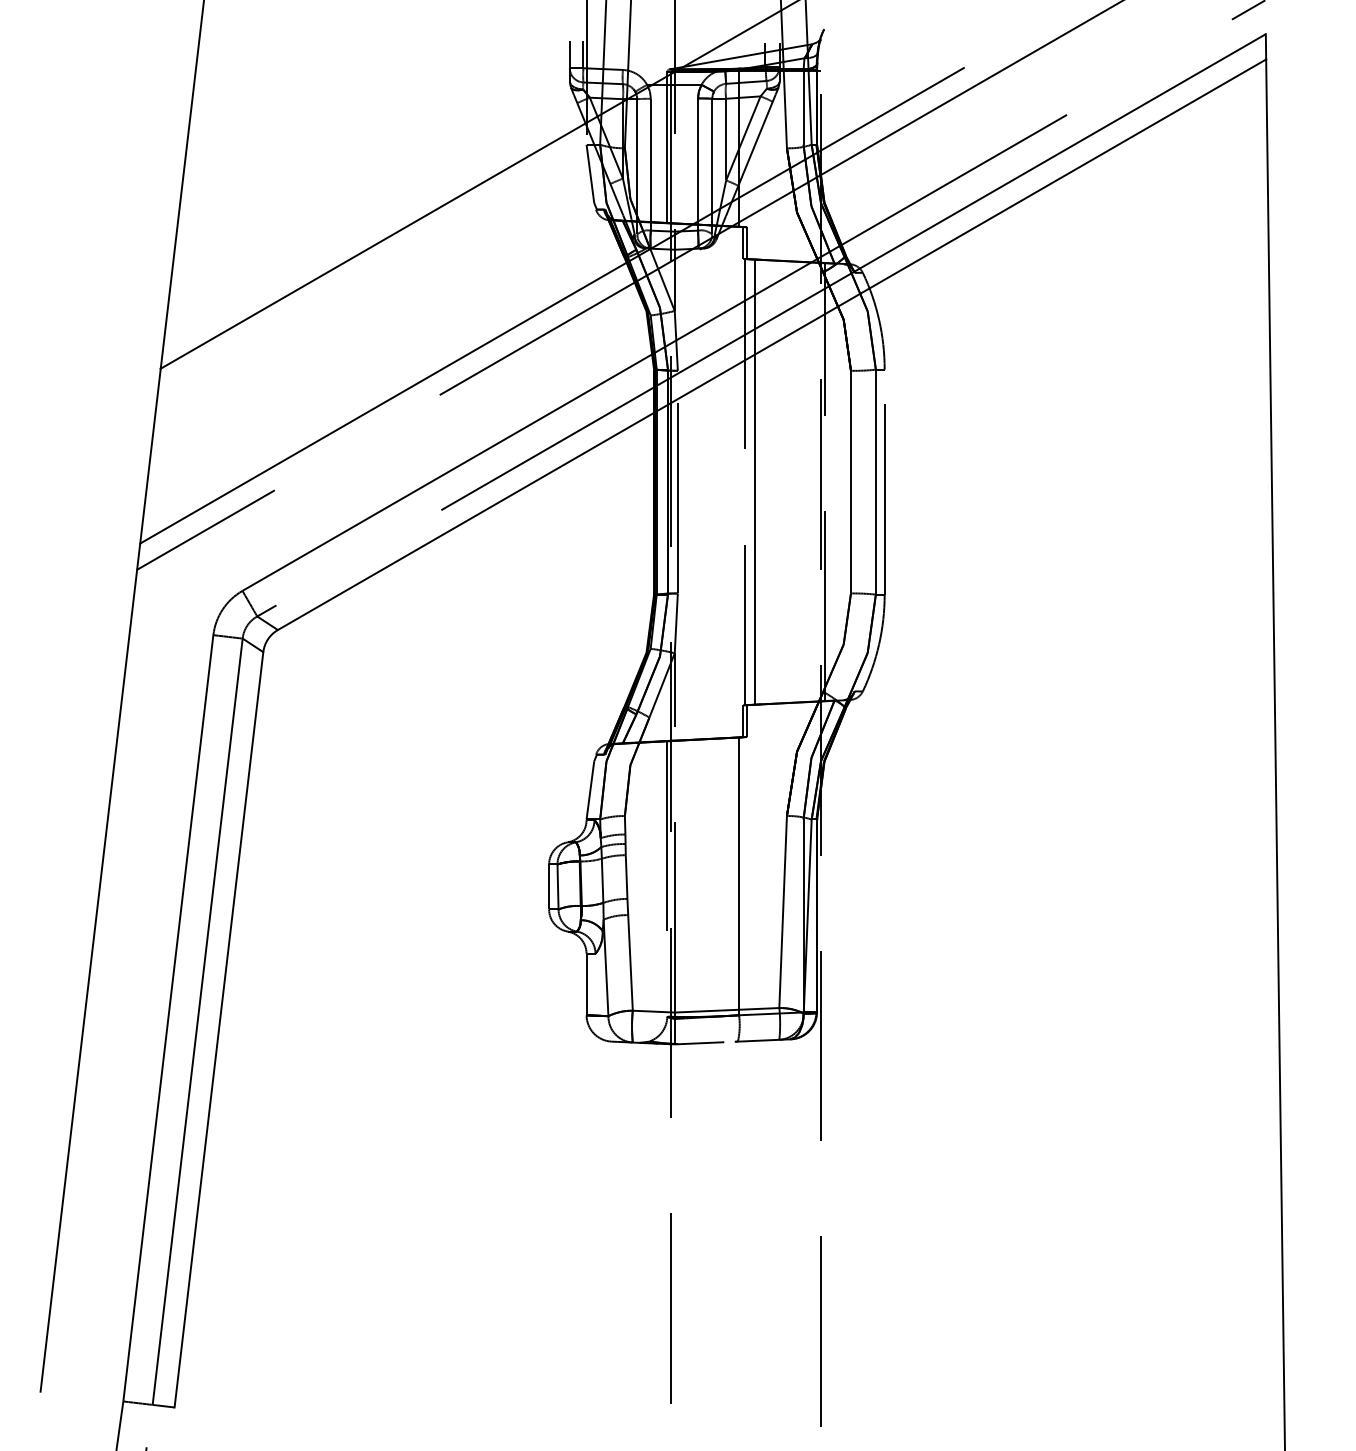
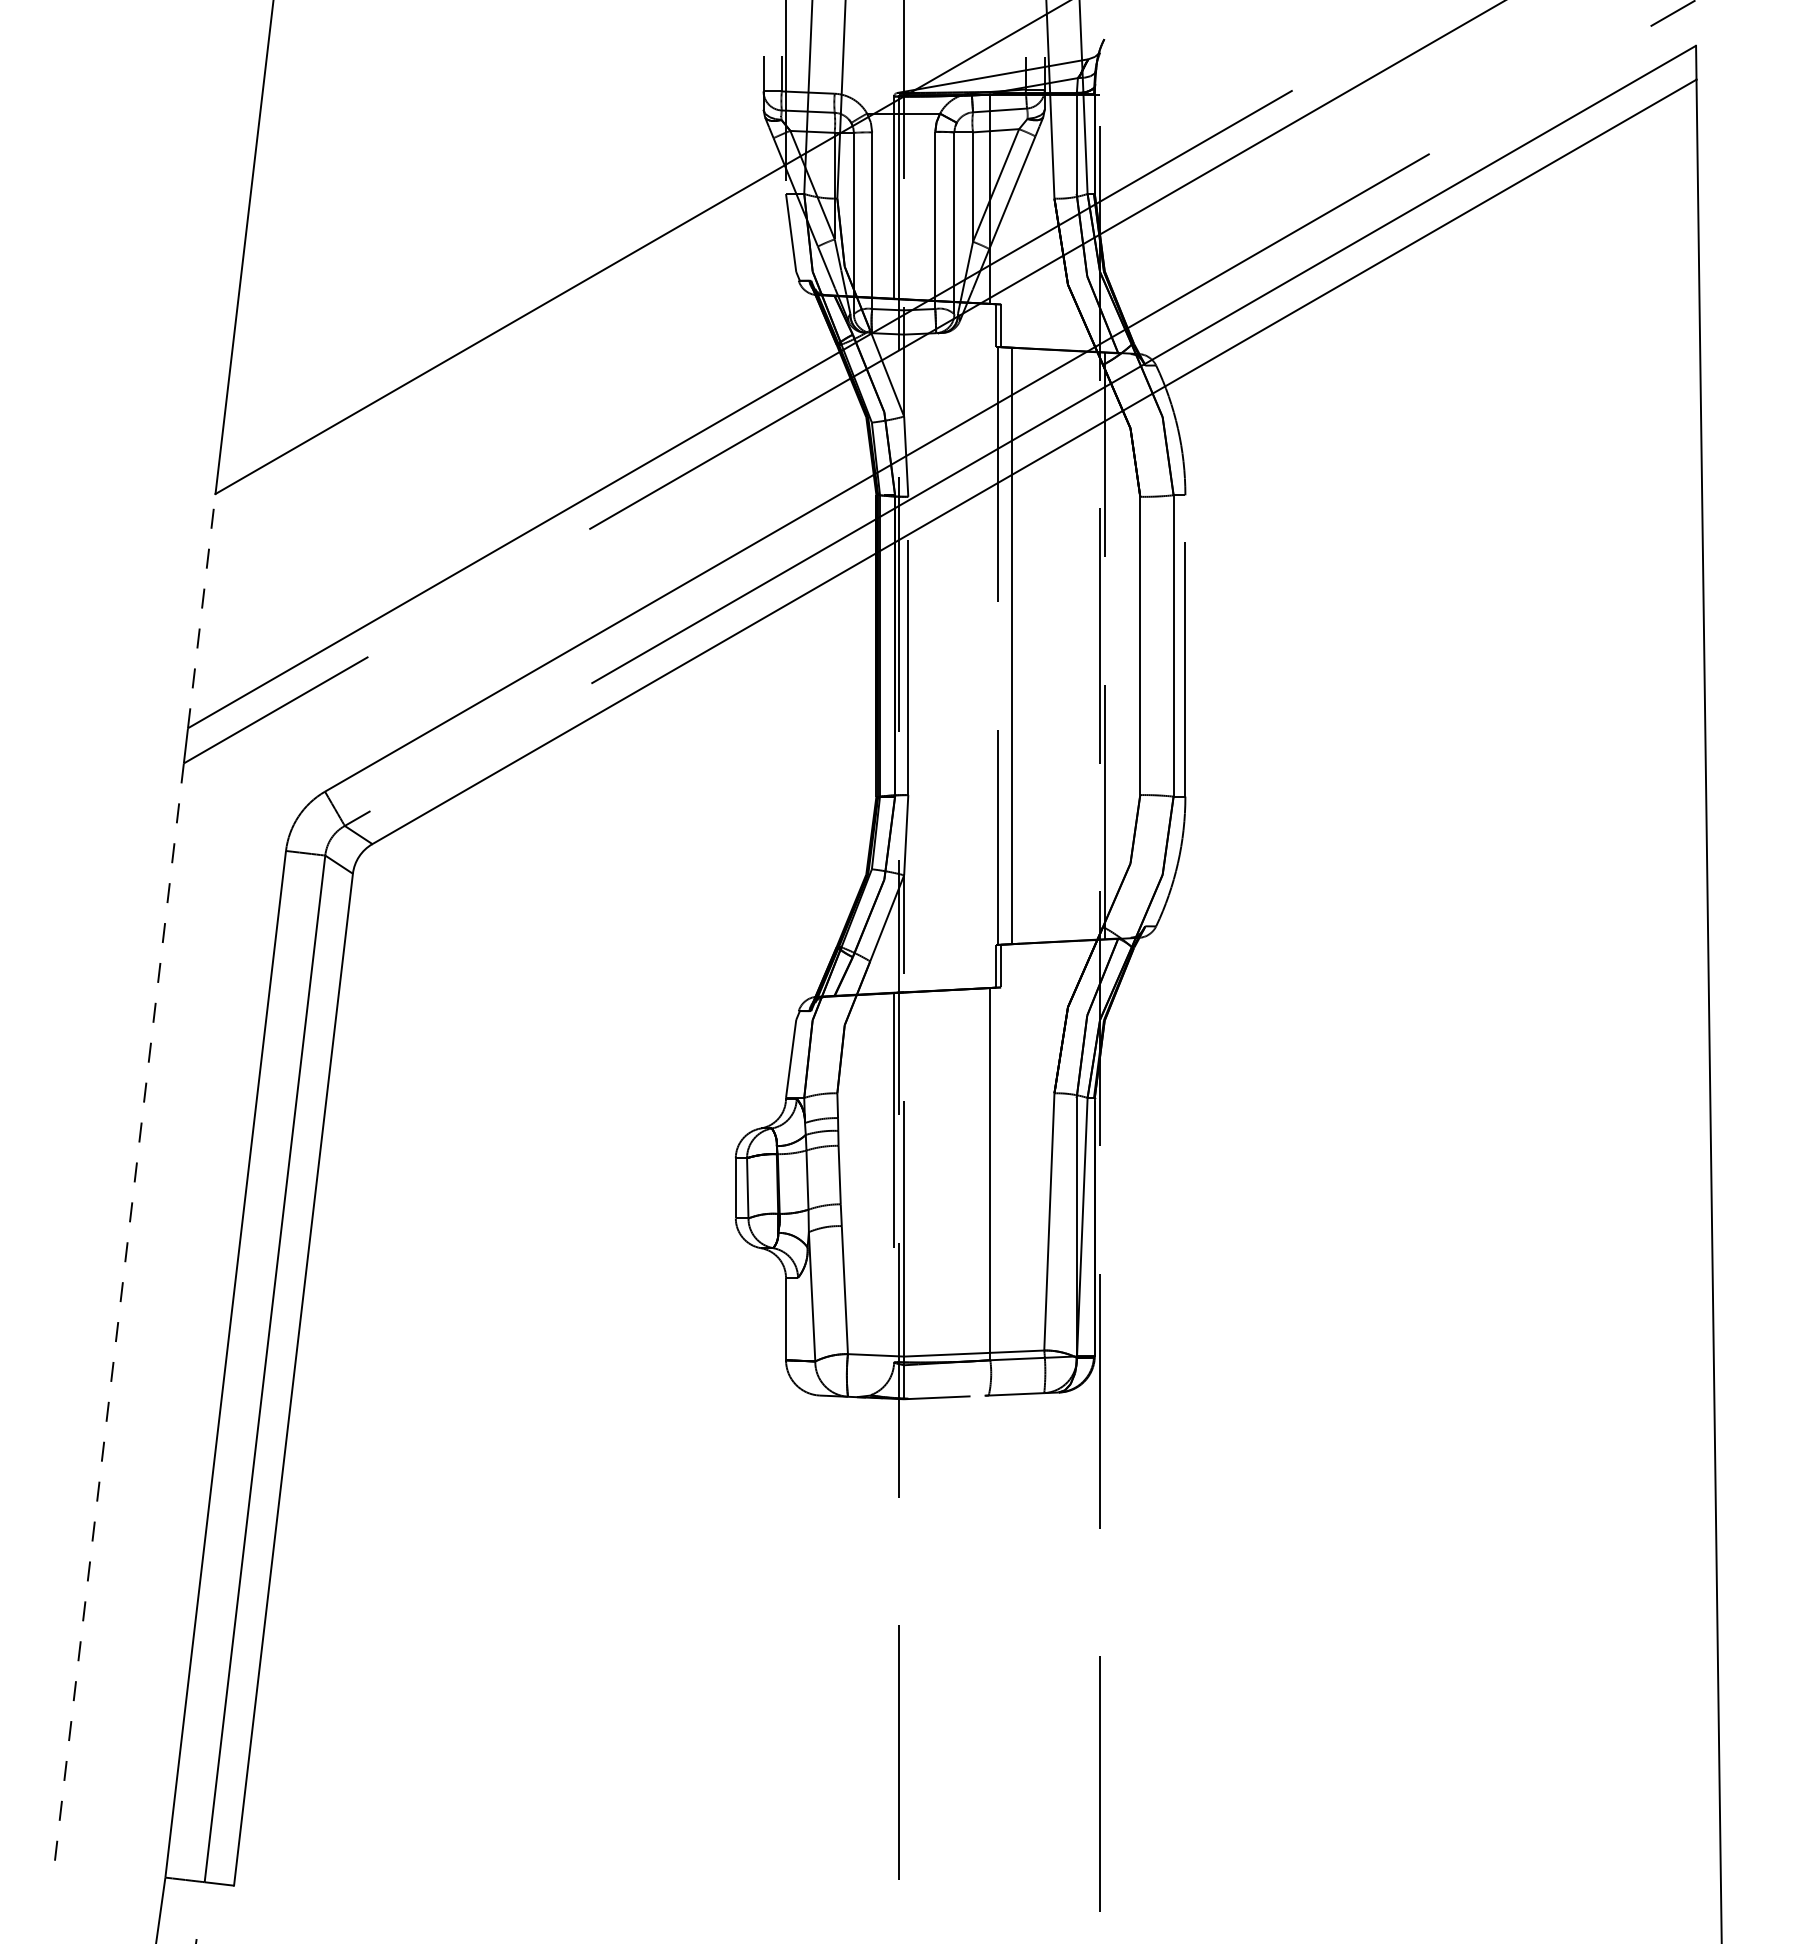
line: (150, 456) -> (201, 611), solid -> dashed
line: (89, 981) -> (119, 1314), solid -> dashed

